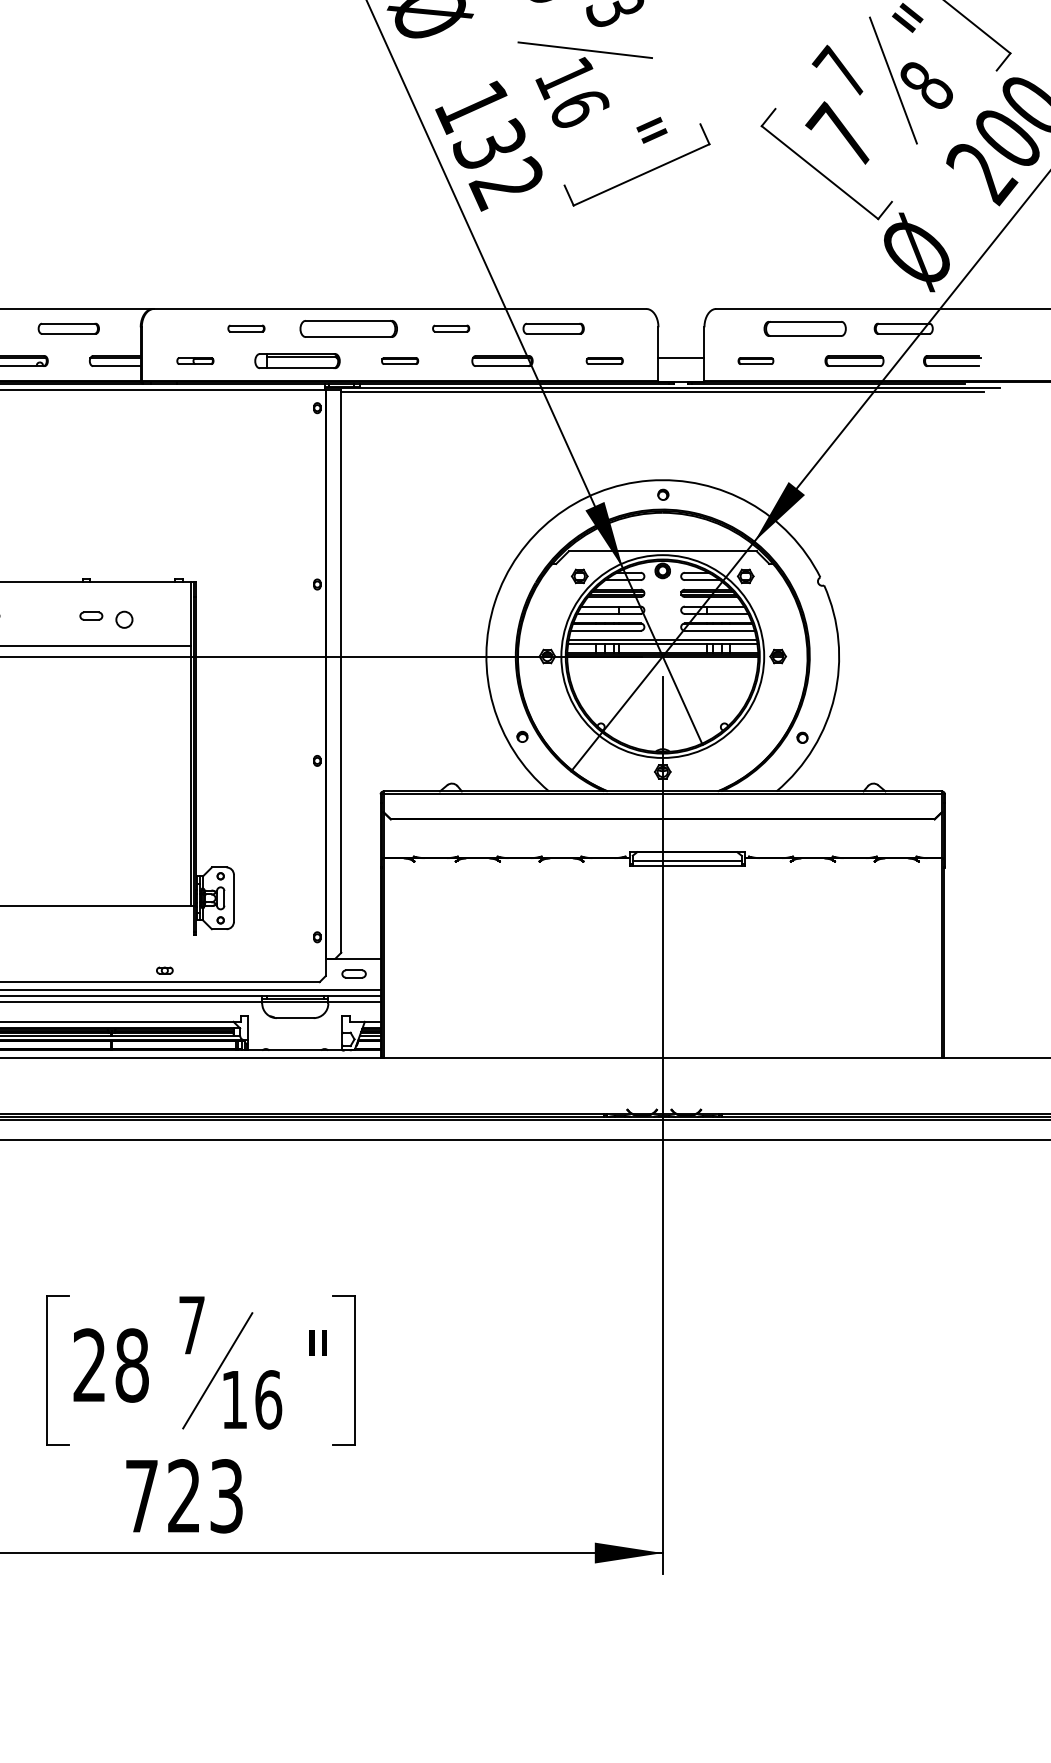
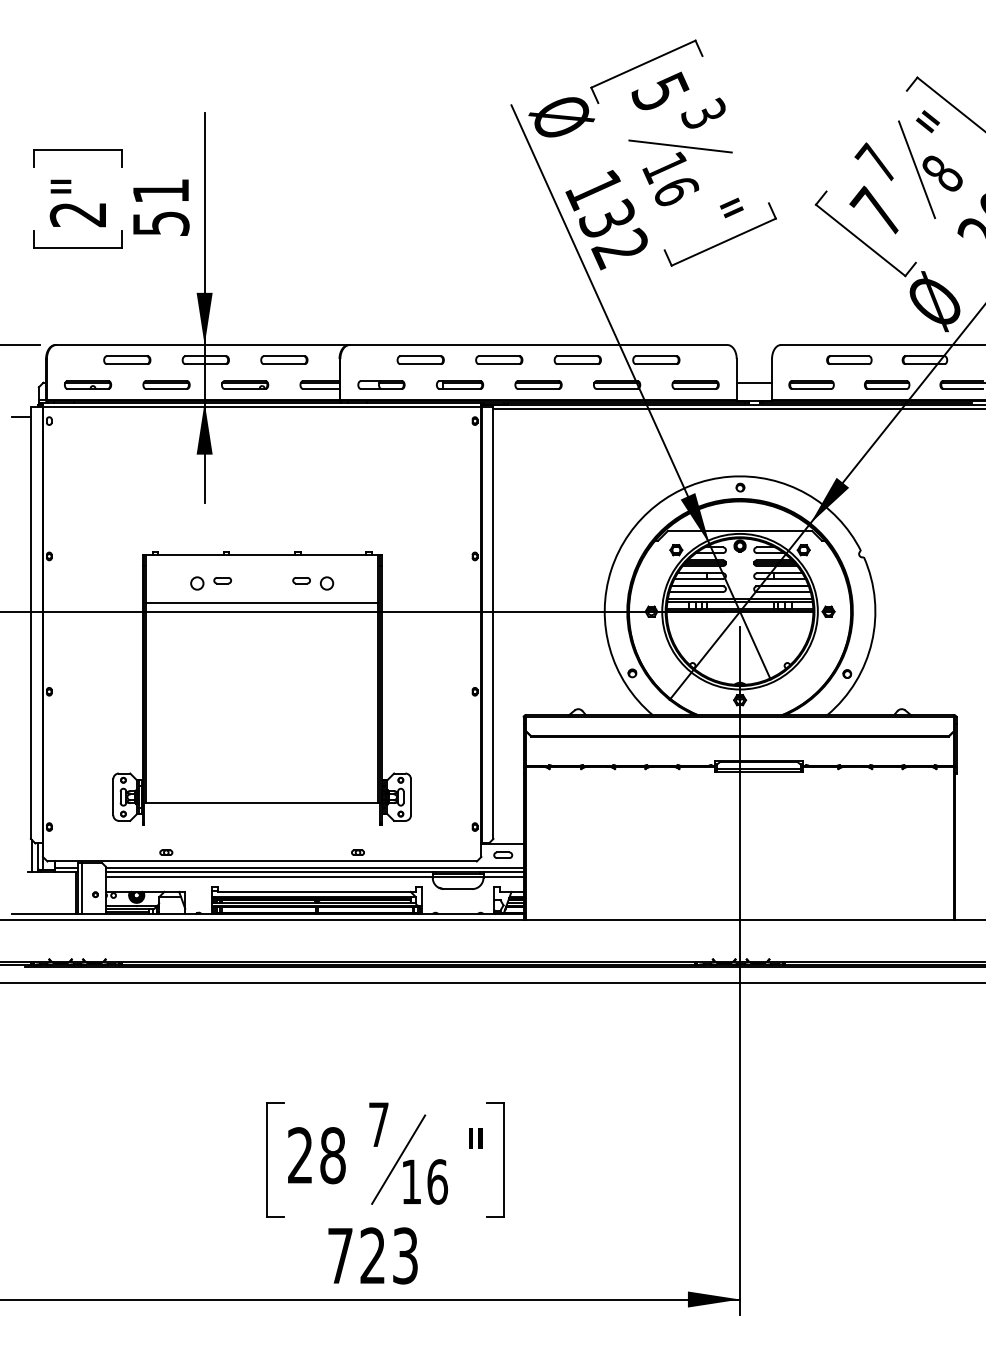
part: (246, 327) -> (420, 359), size x1.67
part: (349, 327) -> (499, 359), size x0.62
part: (450, 327) -> (577, 359), size x1.67
part: (805, 327) -> (849, 359), size x0.71
part: (195, 360) -> (381, 384), size x1.67
part: (298, 360) -> (460, 384), size x0.71
part: (400, 360) -> (538, 384), size x1.67
part: (604, 360) -> (695, 384), size x1.67
part: (755, 360) -> (811, 384), size x1.67

